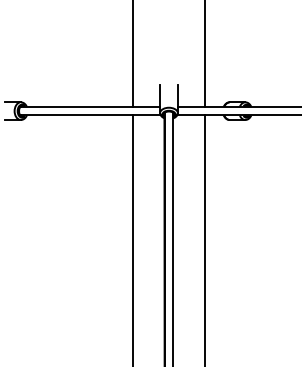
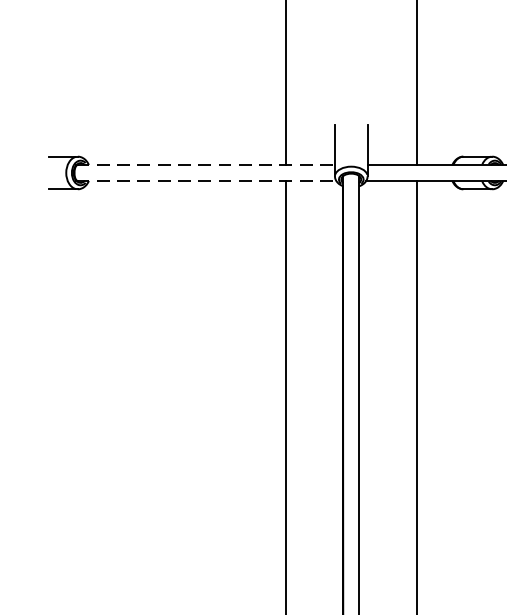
line: (90, 106) -> (206, 164), solid -> dashed
line: (90, 115) -> (206, 180), solid -> dashed

